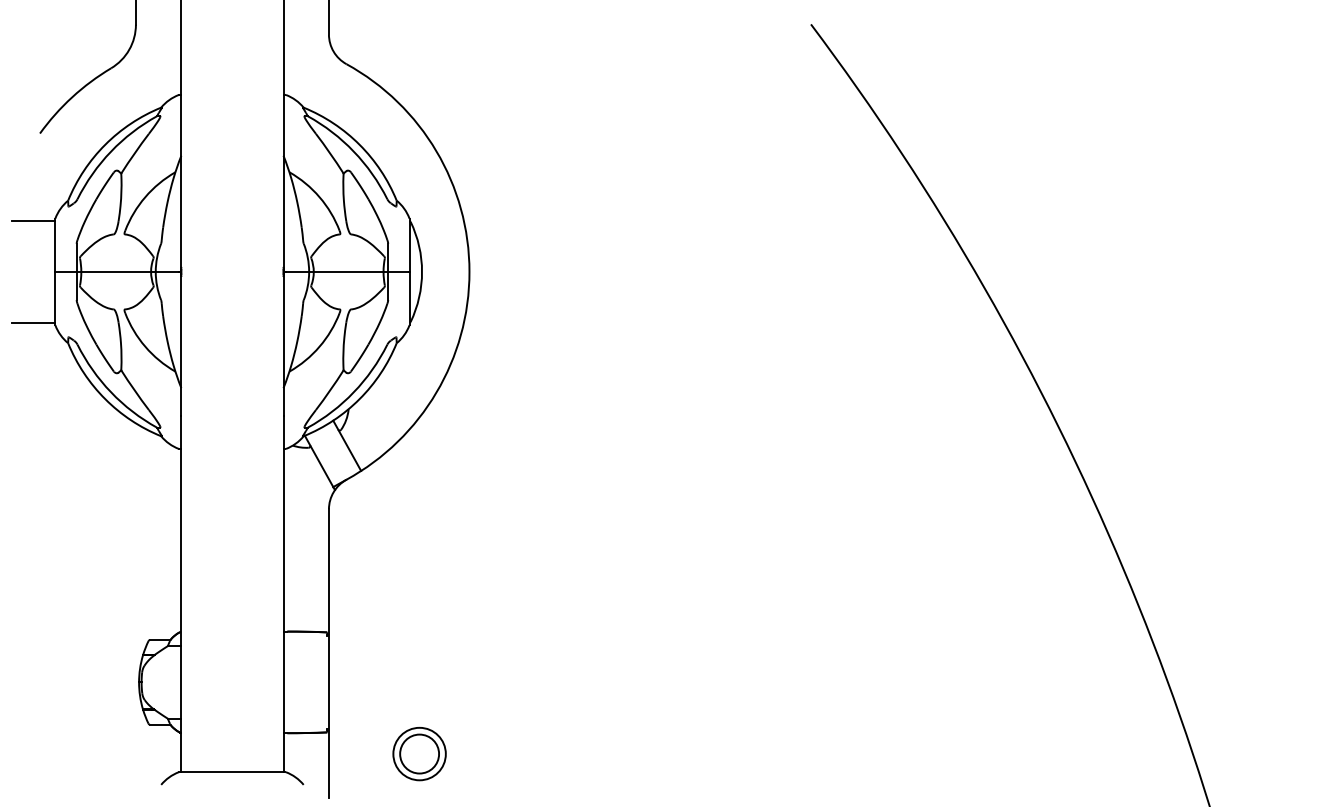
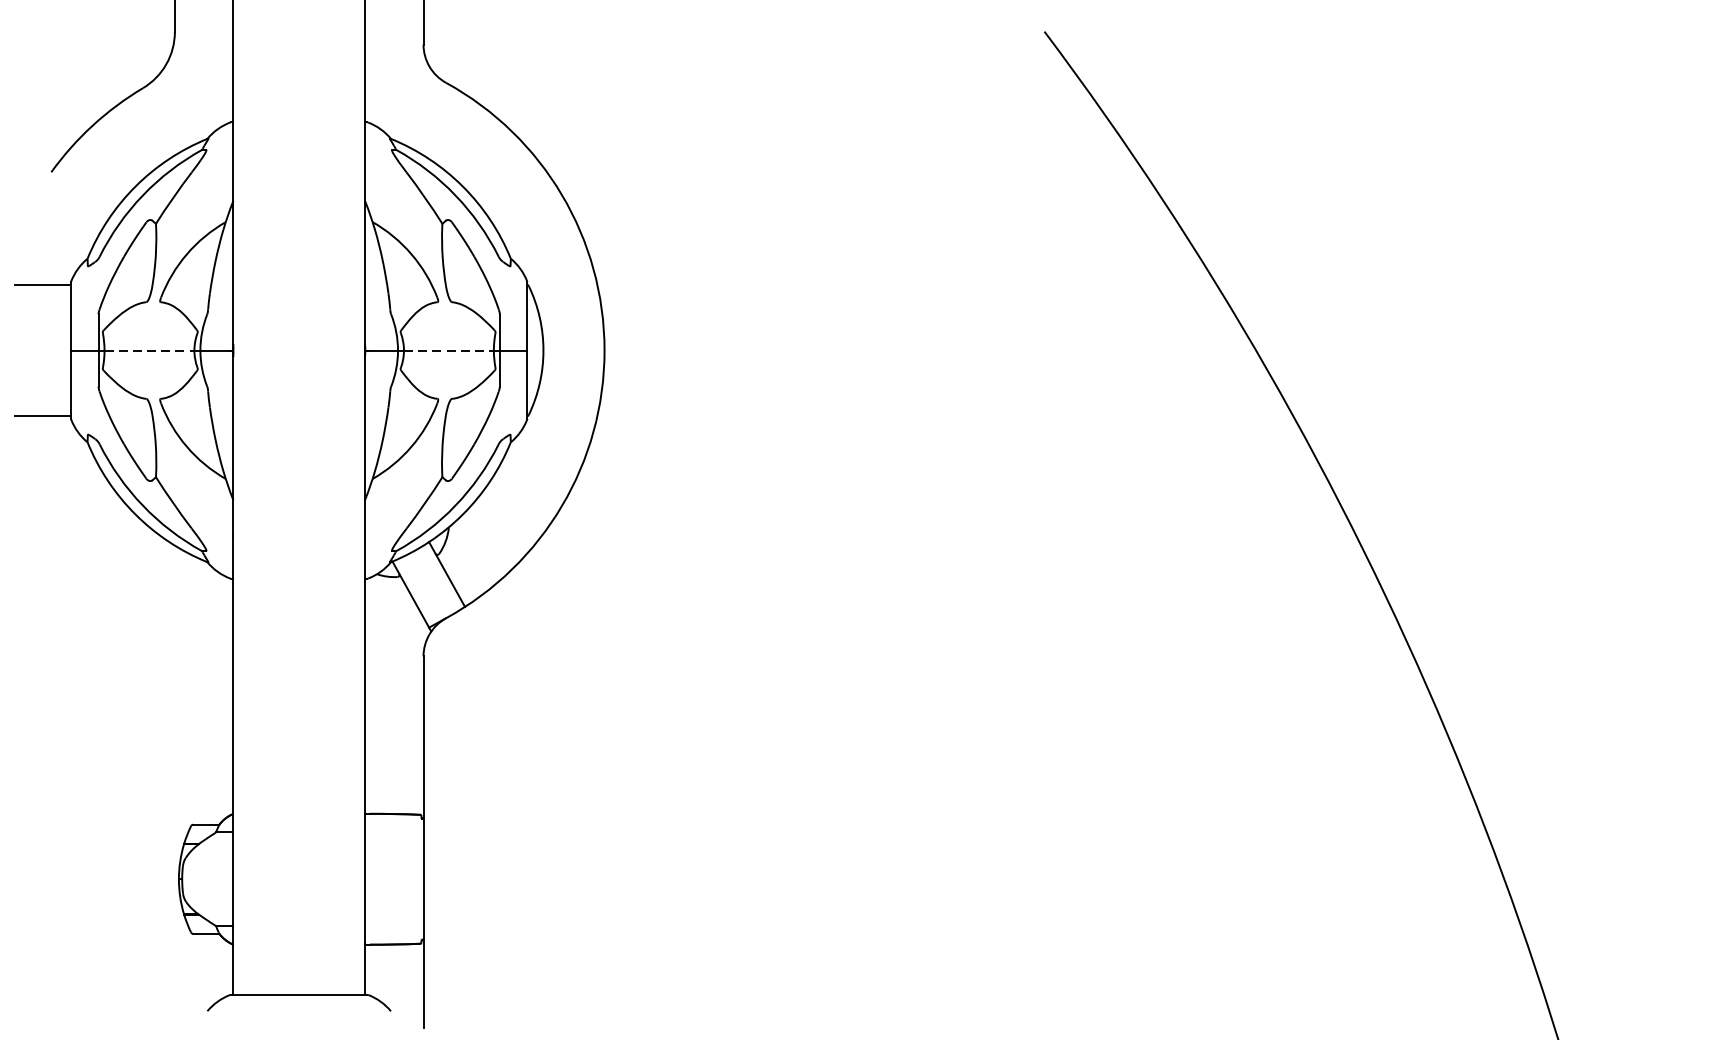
line: (116, 271) -> (149, 349), solid -> dashed
line: (348, 271) -> (448, 349), solid -> dashed
part: (419, 753) -> (540, 970), removed

